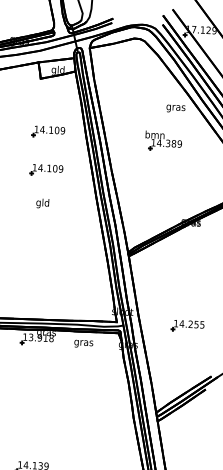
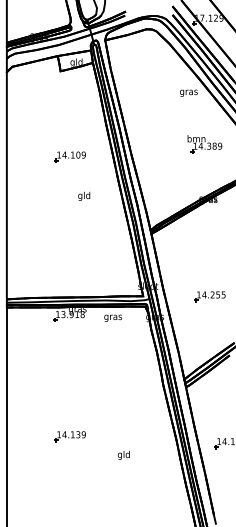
part: (47, 131) -> (69, 120), removed
part: (163, 141) -> (204, 144), moved
text: (43, 202) -> (84, 195), moved

